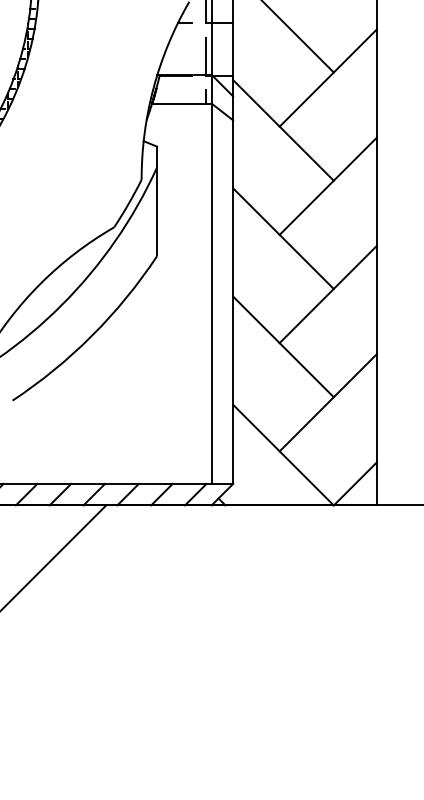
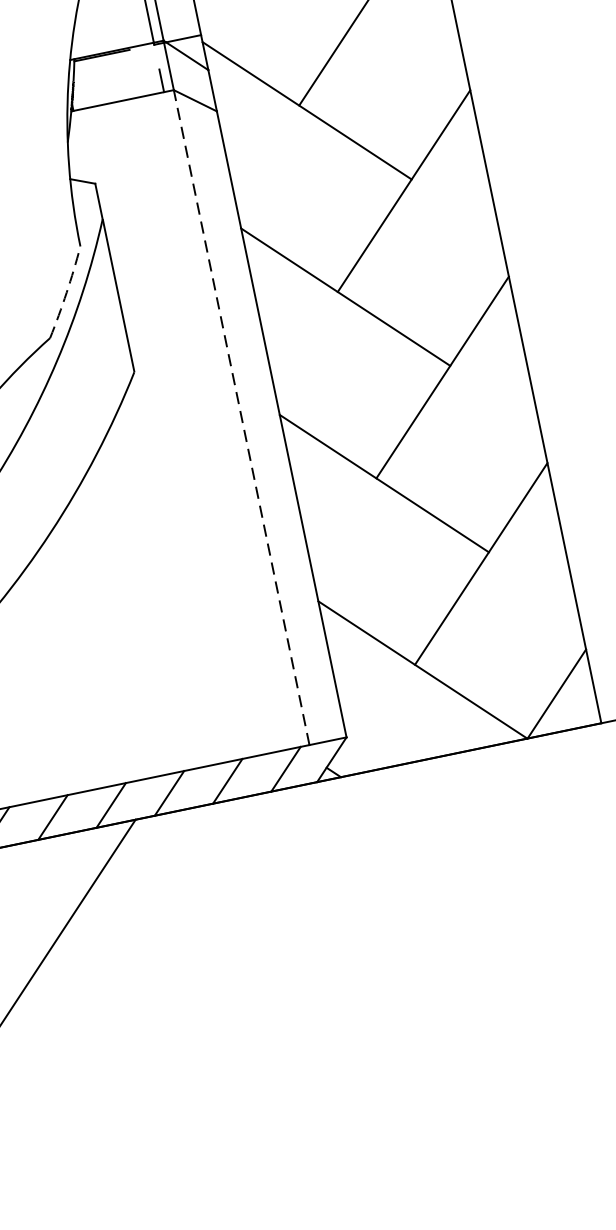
arc: (128, 204) -> (66, 293), solid -> dashed
line: (211, 293) -> (241, 417), solid -> dashed

